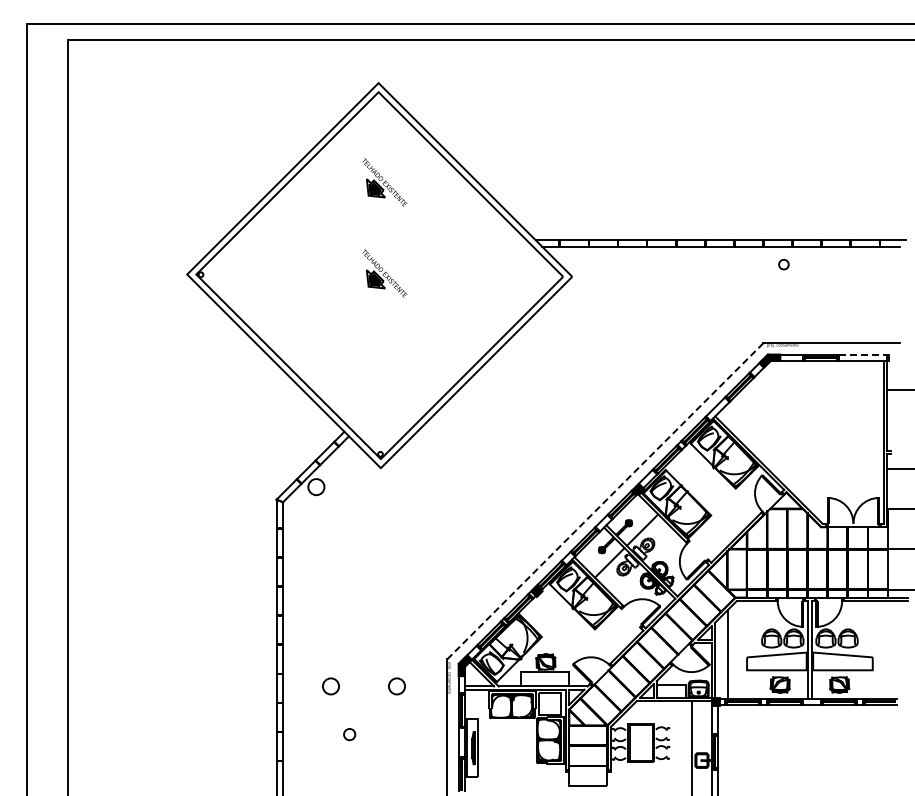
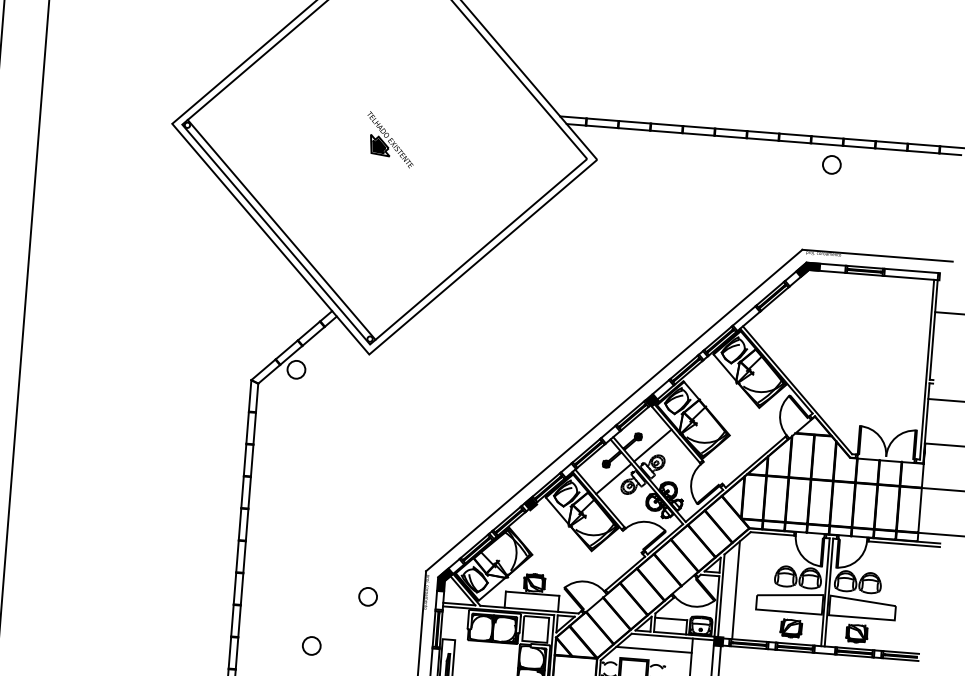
part: (384, 182) -> (398, 39), removed
circle: (783, 264) -> (831, 164), size x1.67
line: (863, 354) -> (912, 270), dashed -> solid
line: (292, 361) -> (280, 229), added
line: (605, 501) -> (614, 410), dashed -> solid
circle: (330, 686) -> (294, 591), removed
line: (658, 713) -> (654, 649), added
circle: (349, 734) -> (311, 645), size x1.43

